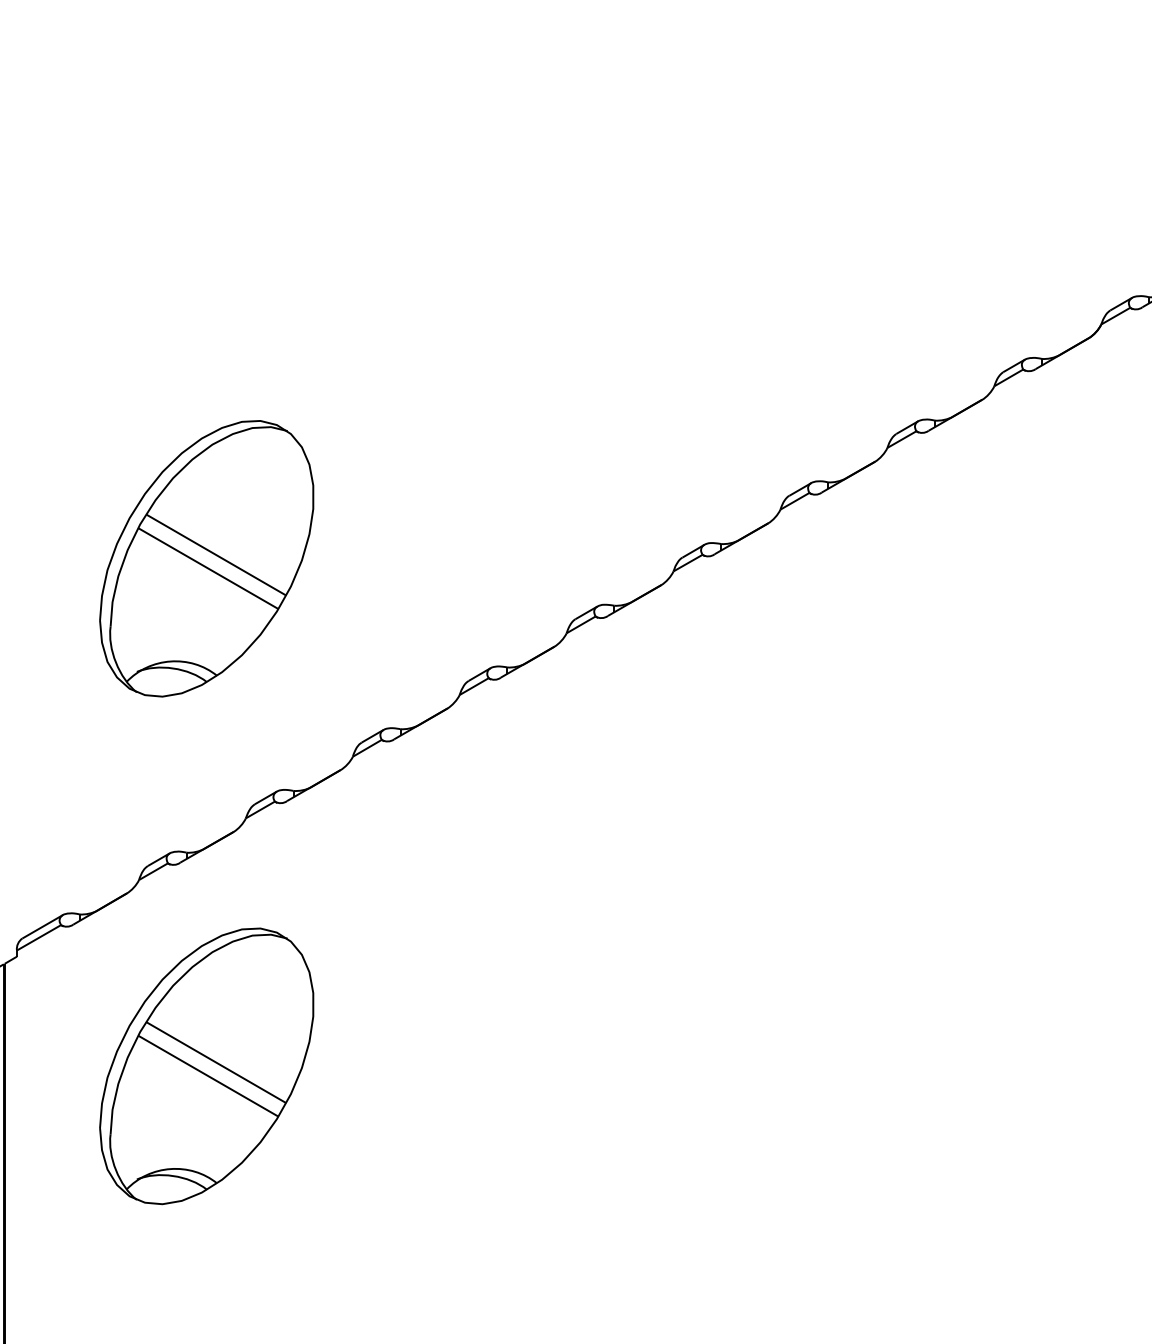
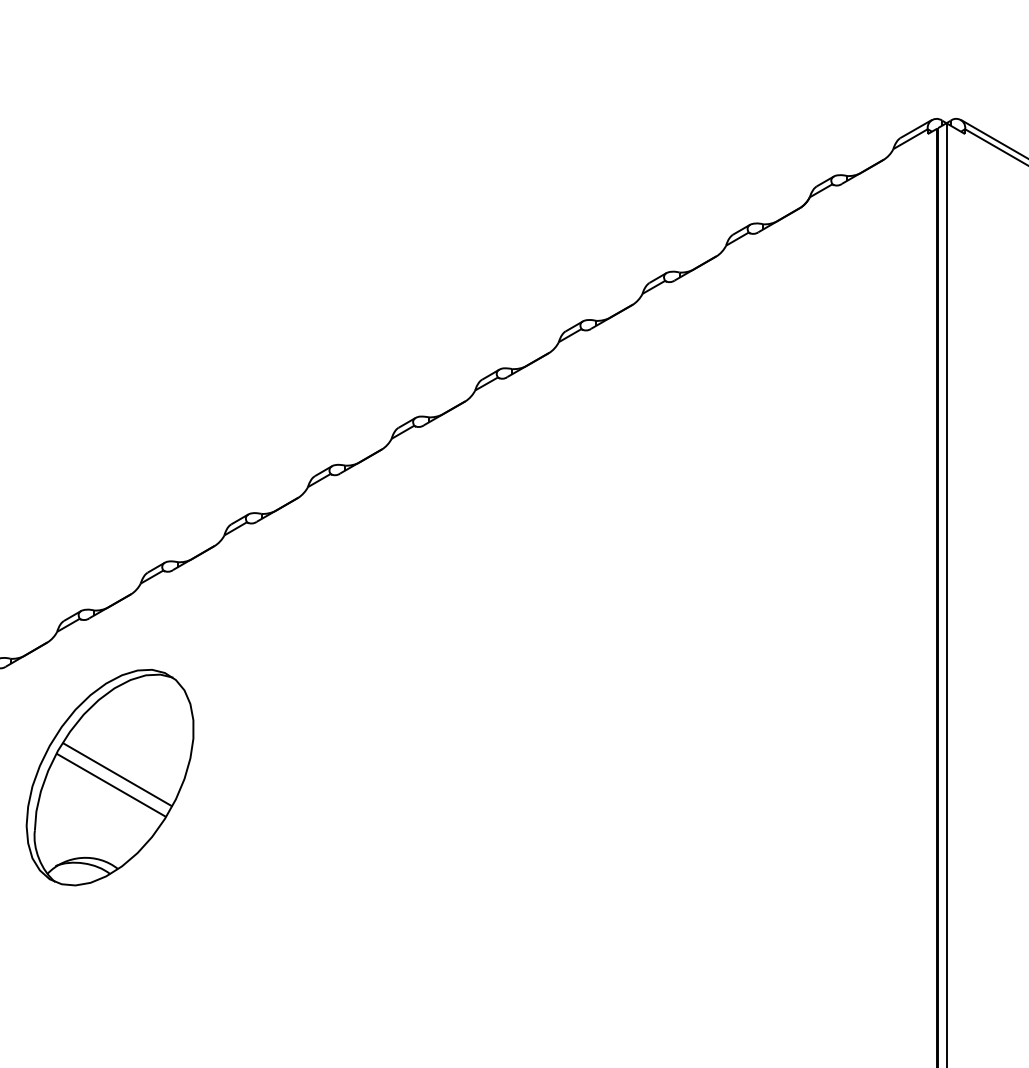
part: (206, 558) -> (109, 380), removed

